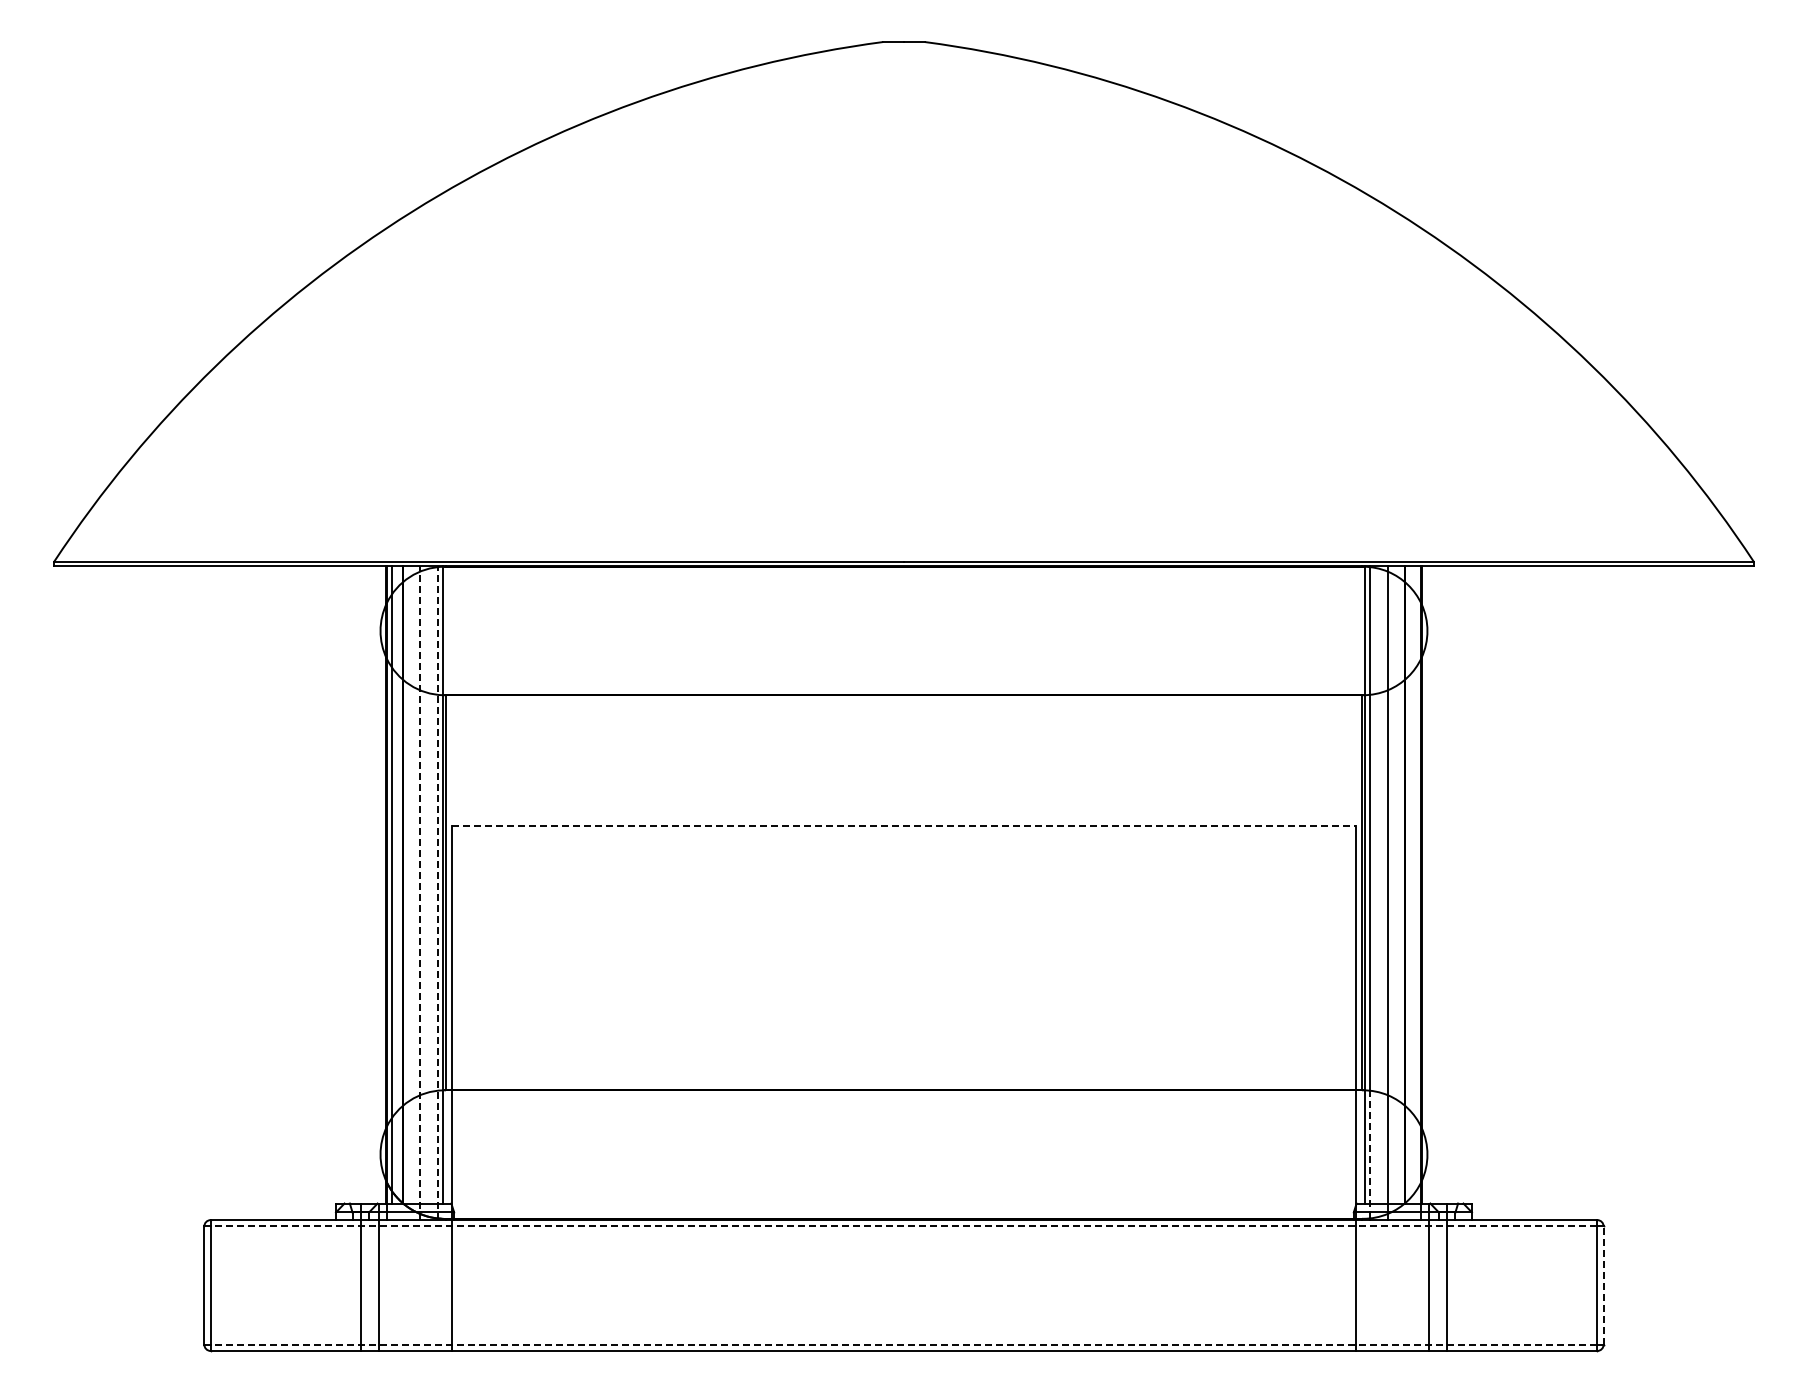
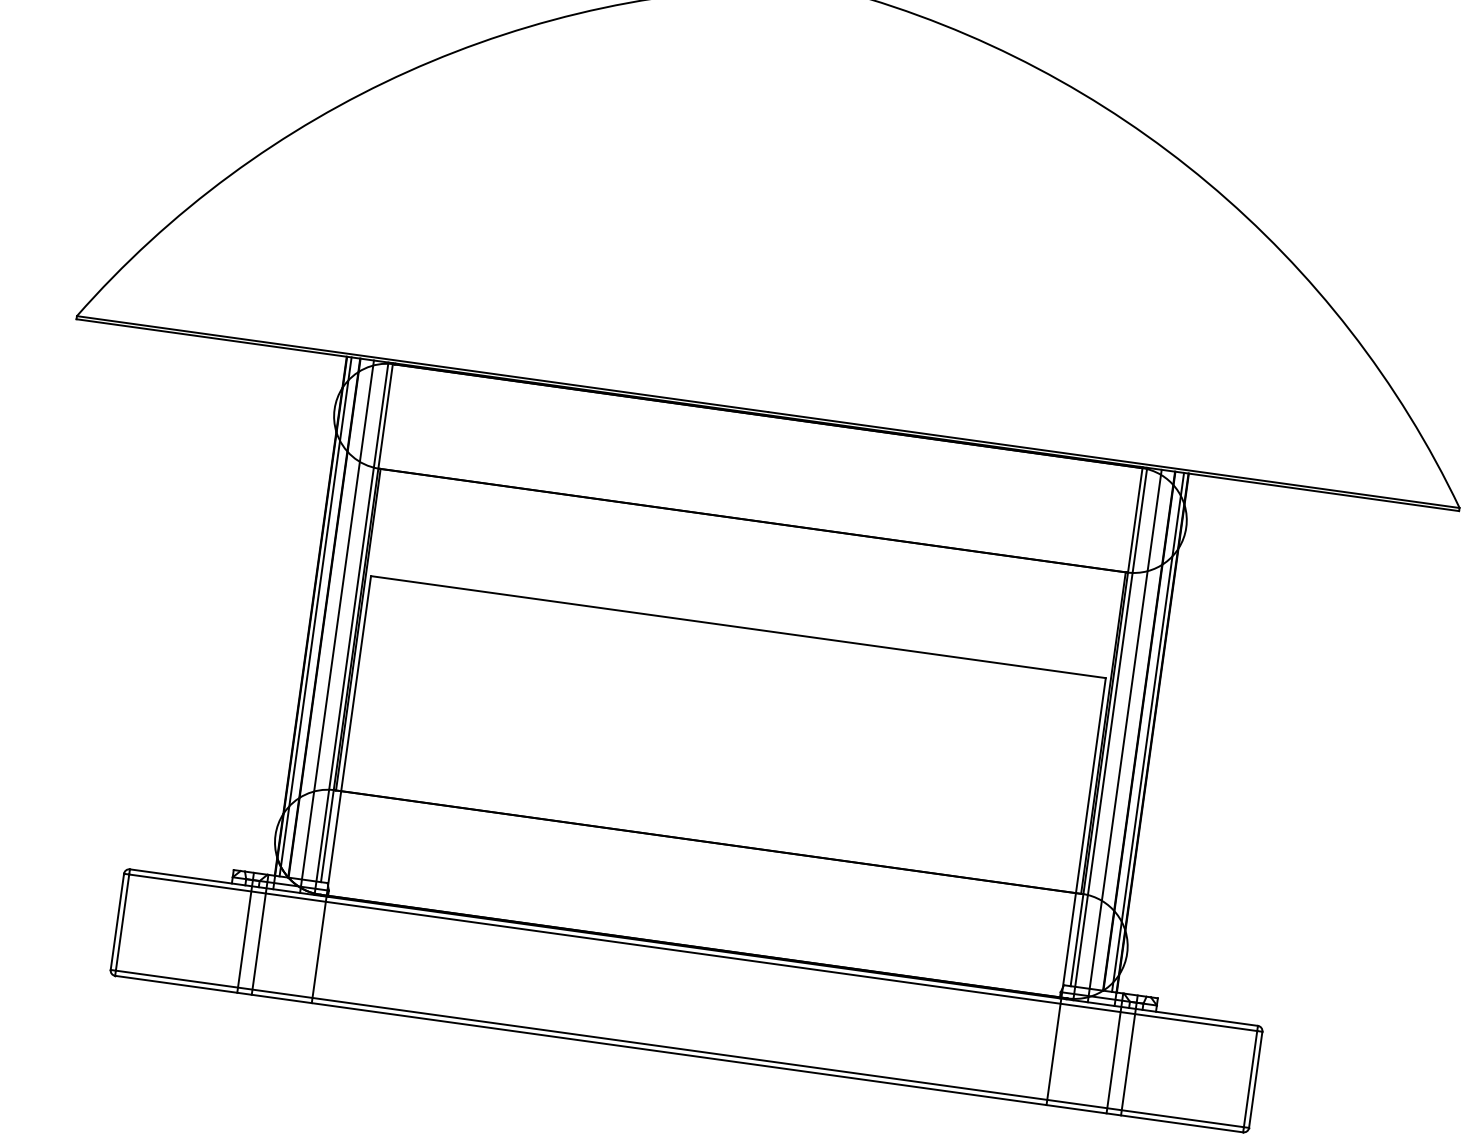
line: (904, 826) -> (738, 627), dashed -> solid
line: (1415, 884) -> (1147, 732), added
line: (419, 892) -> (336, 626), dashed -> solid
line: (437, 892) -> (351, 628), dashed -> solid
line: (1370, 1154) -> (1080, 946), dashed -> solid
line: (903, 1226) -> (692, 952), dashed -> solid
line: (1603, 1285) -> (1255, 1079), dashed -> solid
line: (903, 1344) -> (679, 1048), dashed -> solid

